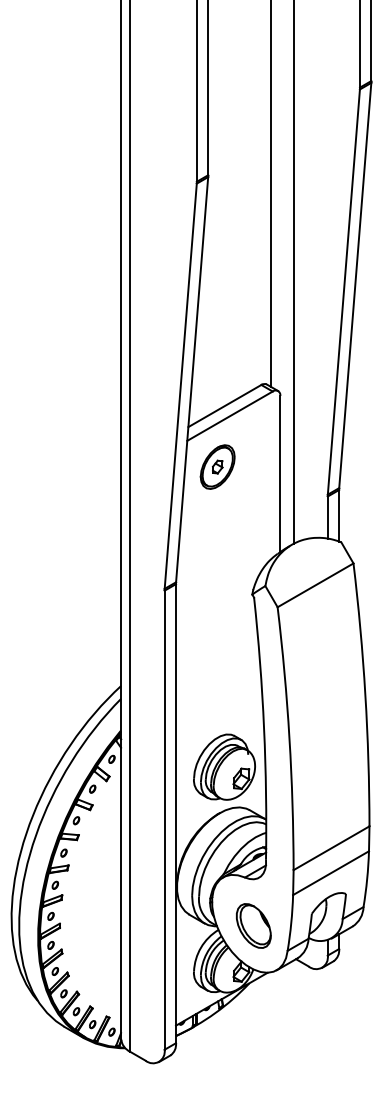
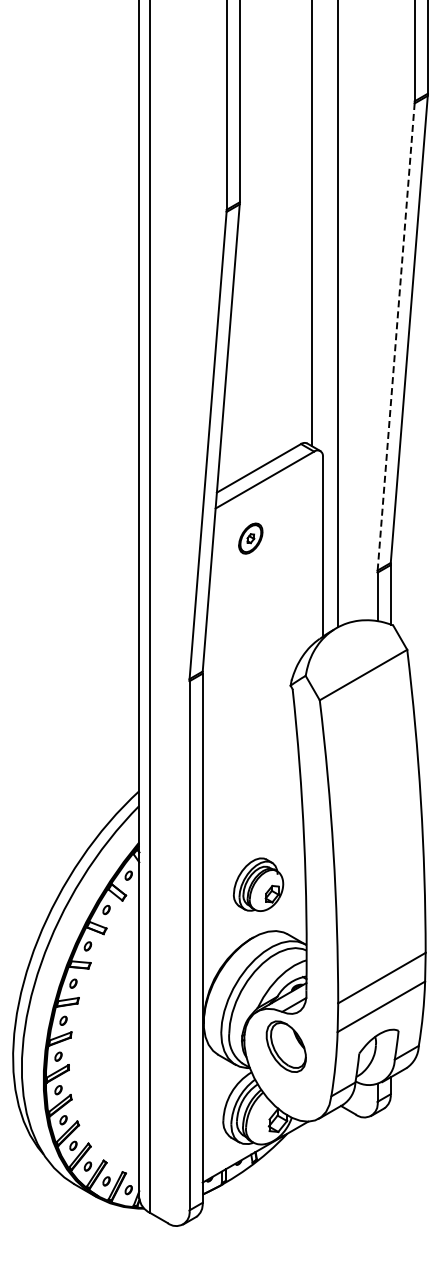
line: (344, 291) -> (396, 336), solid -> dashed
part: (217, 466) -> (250, 538), size x0.6
part: (224, 767) -> (258, 884), size x0.7
part: (253, 925) -> (285, 1046), moved

